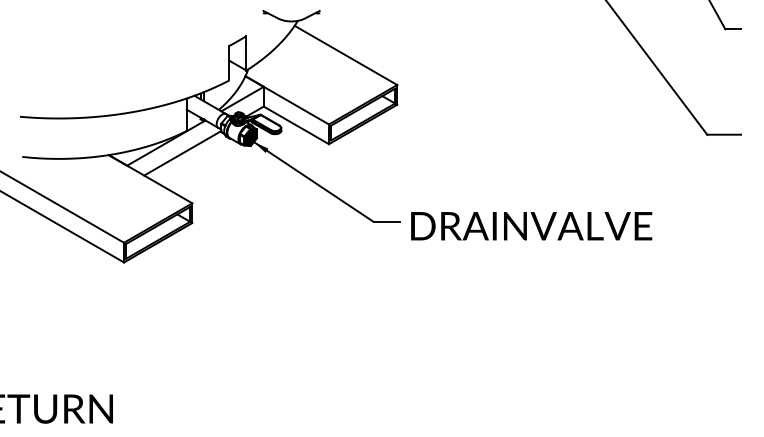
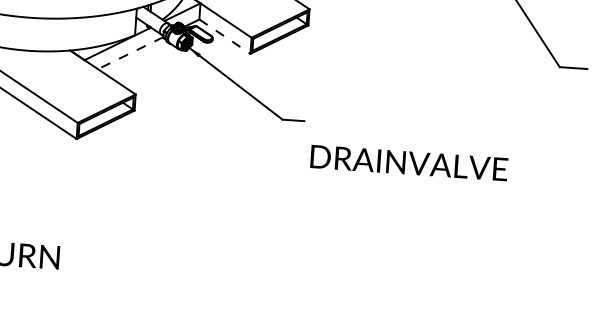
line: (296, 125) -> (225, 36), solid -> dashed
line: (182, 153) -> (130, 53), solid -> dashed
text: (531, 226) -> (409, 163), moved

